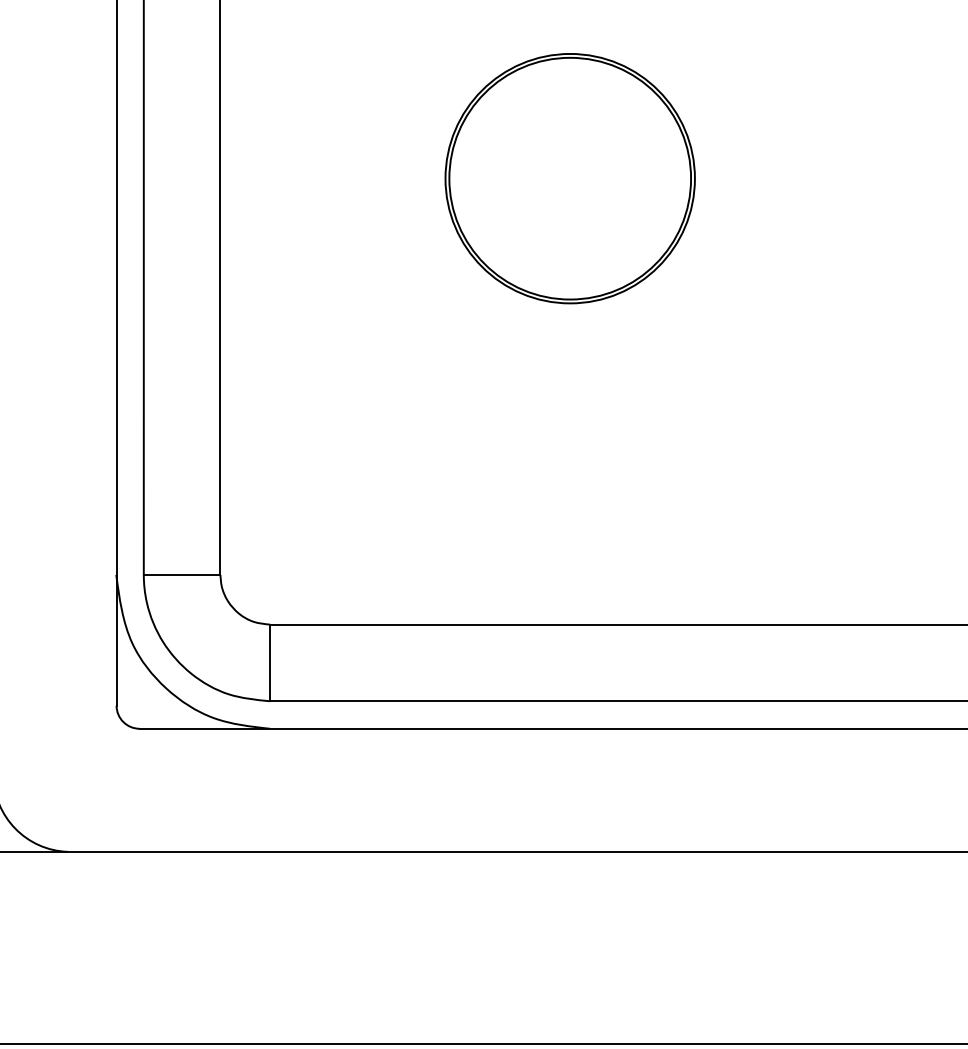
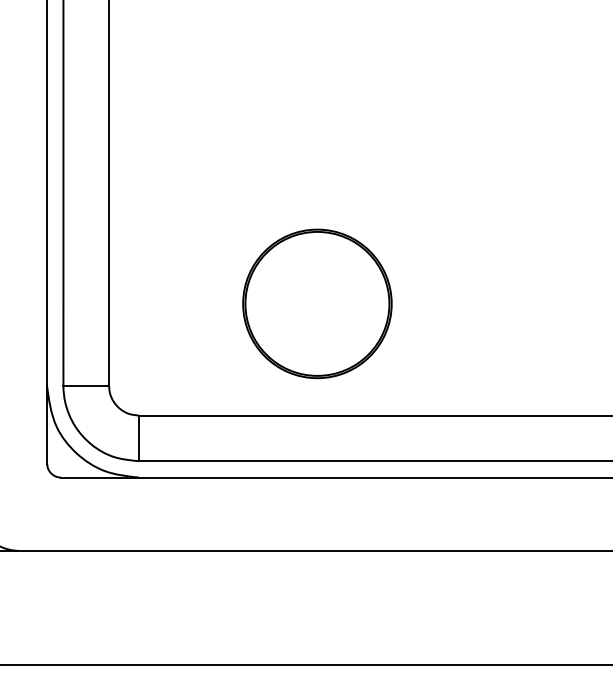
part: (570, 177) -> (317, 303), moved

